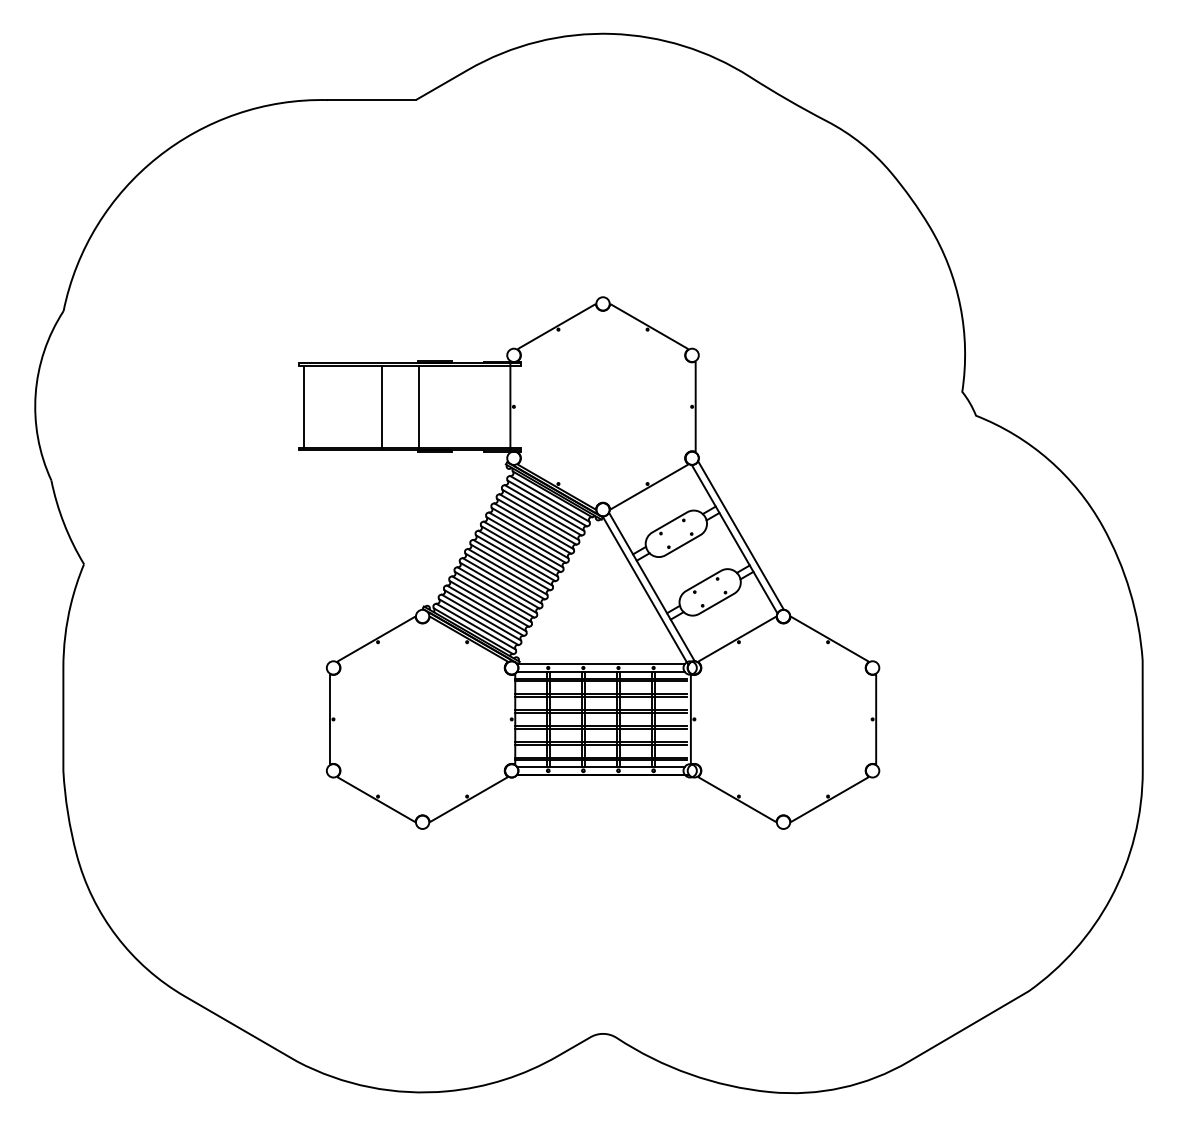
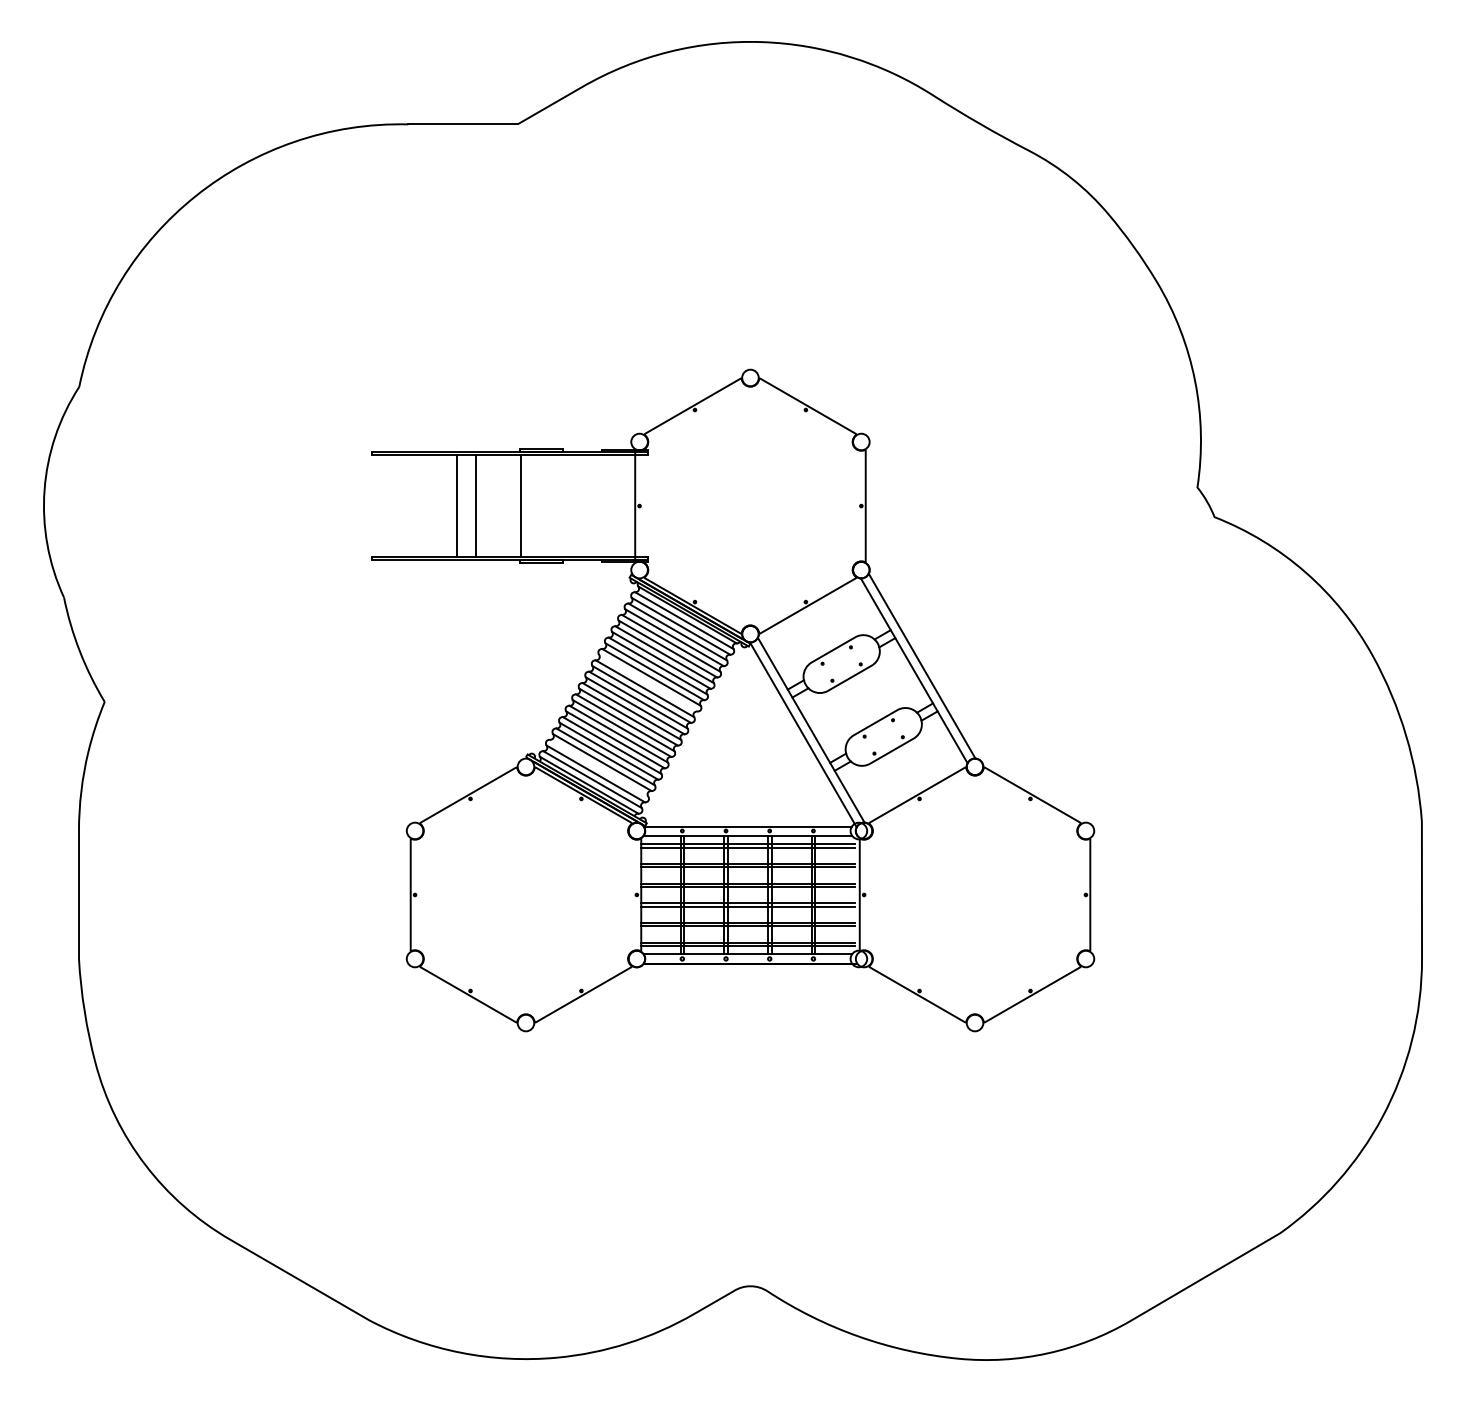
line: (304, 406) -> (456, 505), moved
line: (521, 548) -> (648, 682), removed
line: (480, 616) -> (598, 767), removed

